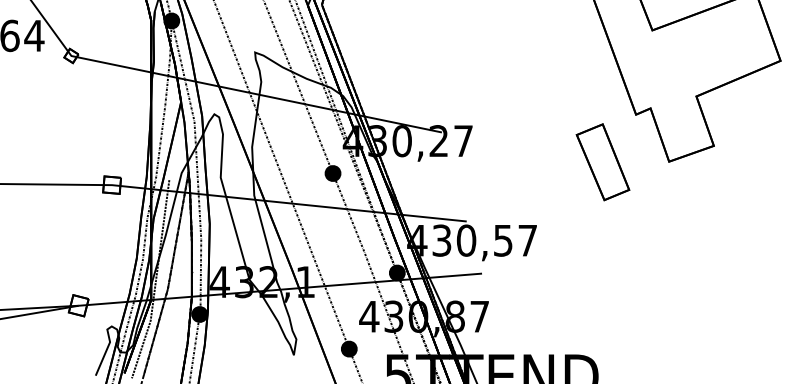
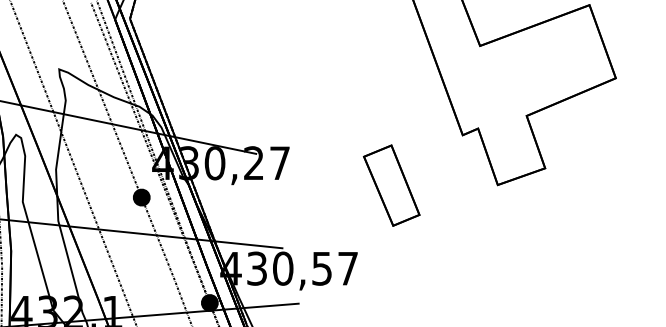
part: (602, 162) -> (391, 185), moved

